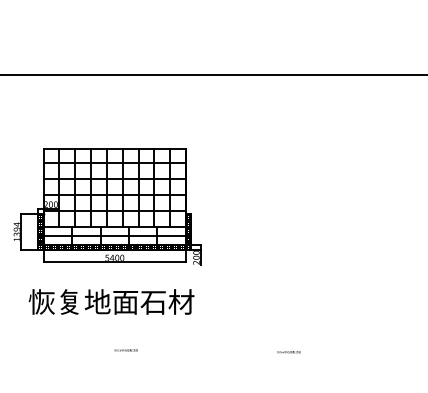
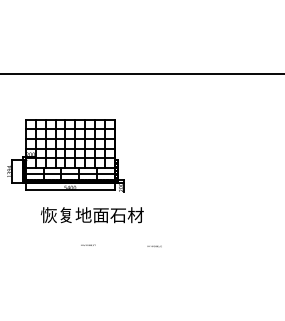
text: (110, 302) -> (91, 215), moved
text: (126, 349) -> (88, 244), moved
text: (288, 352) -> (154, 246), moved

